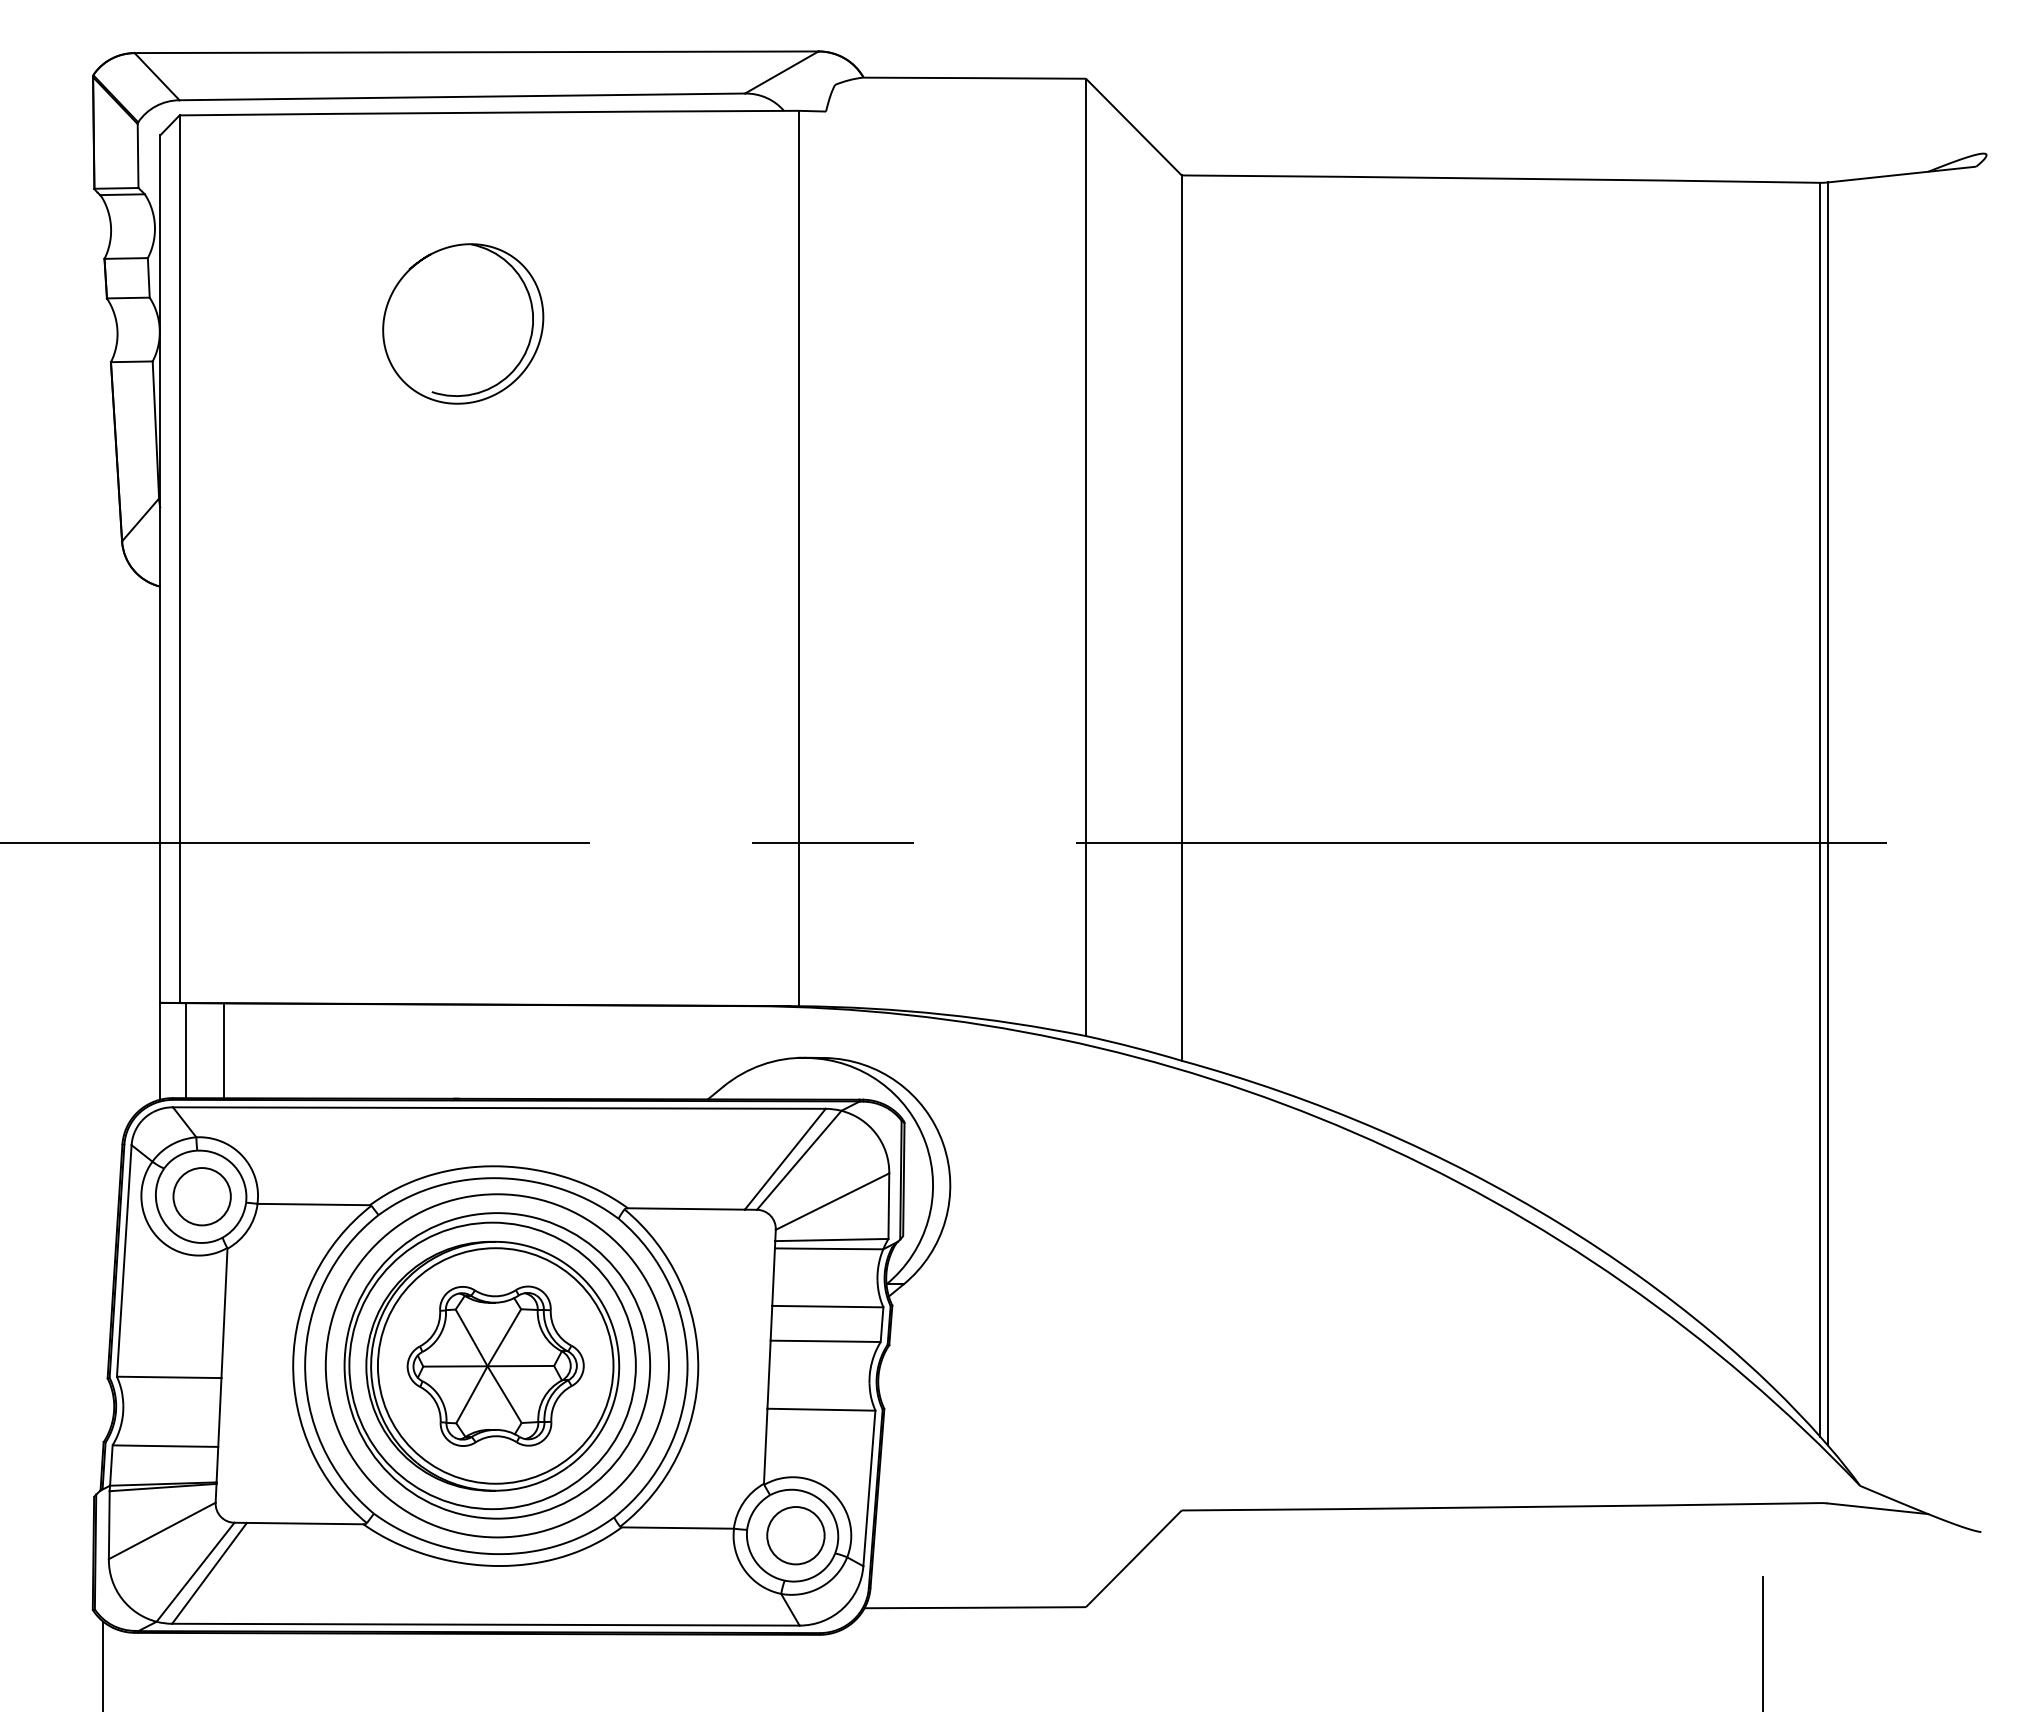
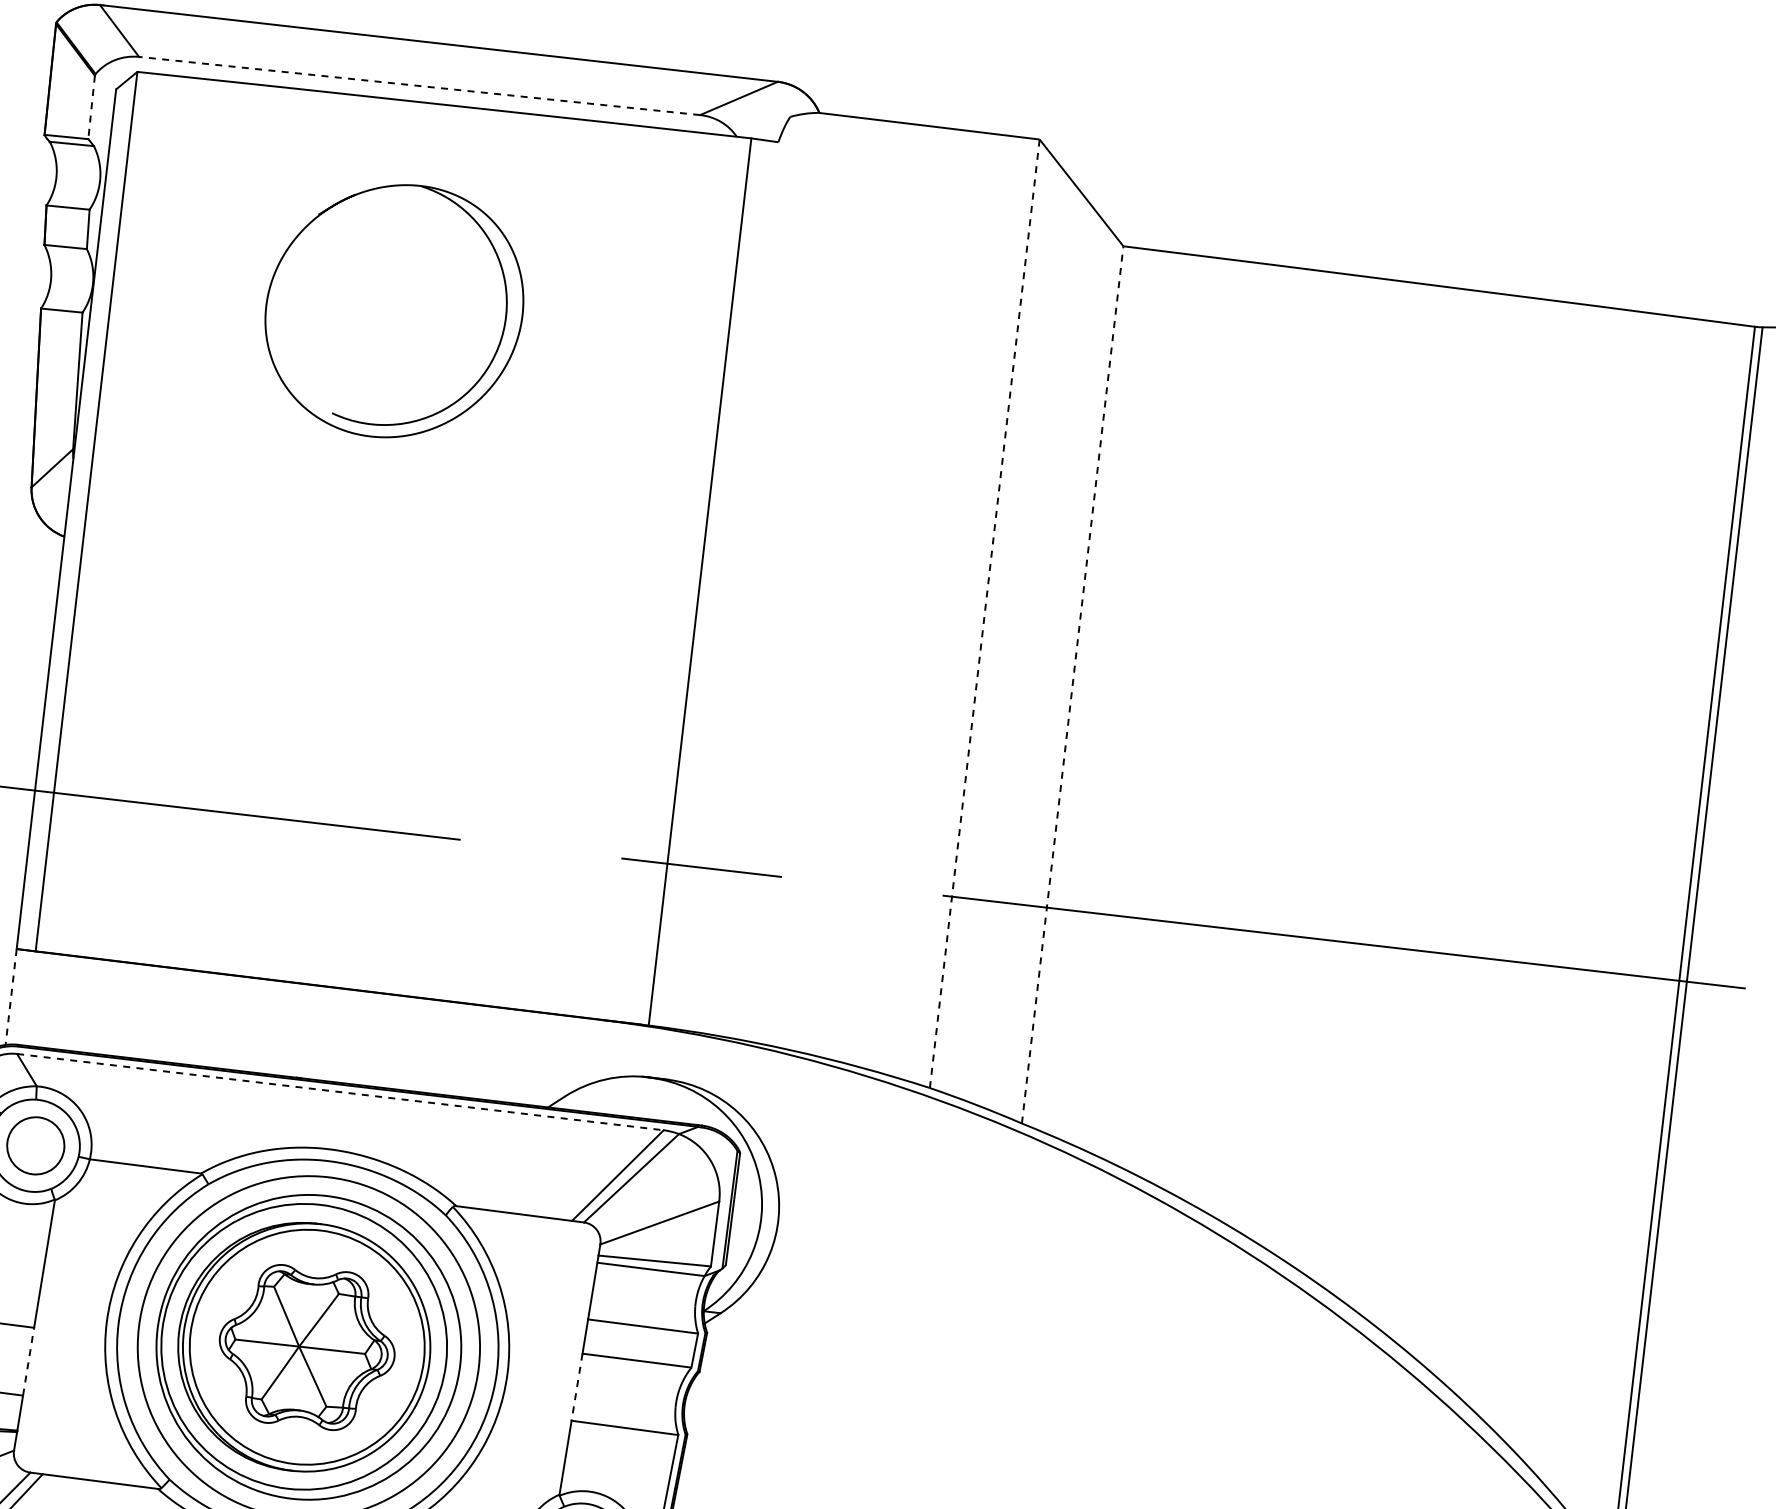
line: (462, 96) -> (419, 85), solid -> dashed
line: (138, 156) -> (91, 107), solid -> dashed
part: (463, 323) -> (394, 310), size x1.6
line: (1085, 557) -> (984, 613), solid -> dashed
line: (1181, 618) -> (1072, 685), solid -> dashed
line: (186, 1050) -> (37, 999), removed
line: (224, 1050) -> (74, 1003), removed
line: (160, 1051) -> (11, 997), solid -> dashed
line: (499, 1108) -> (340, 1092), solid -> dashed
line: (769, 1375) -> (577, 1388), solid -> dashed
line: (219, 1411) -> (28, 1360), solid -> dashed

